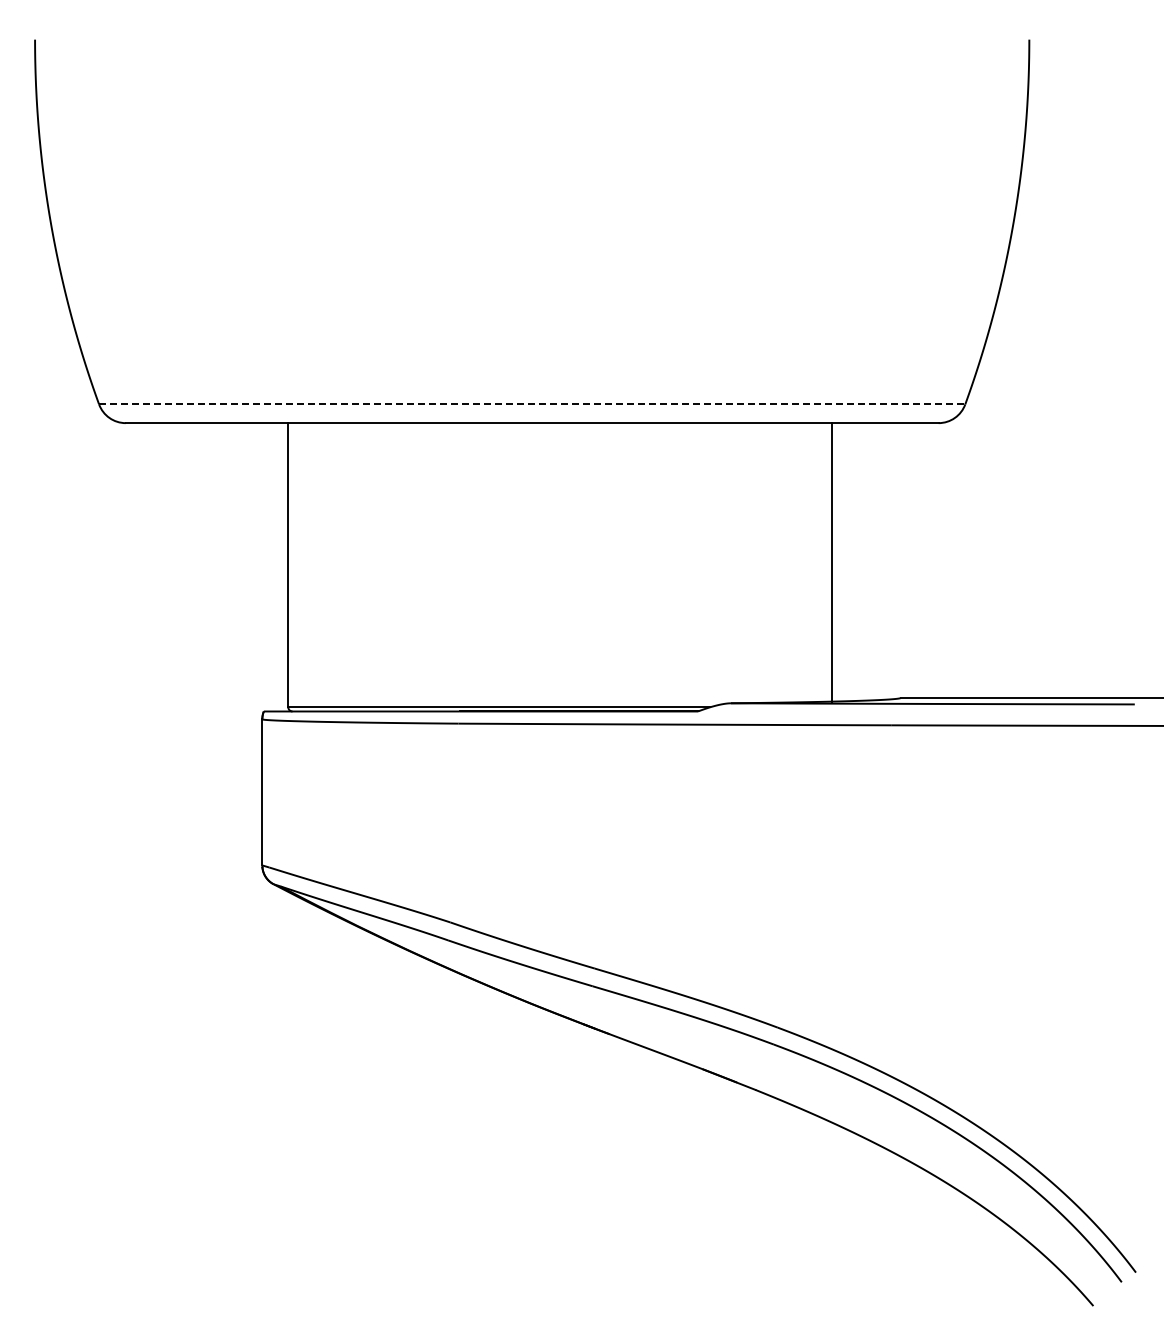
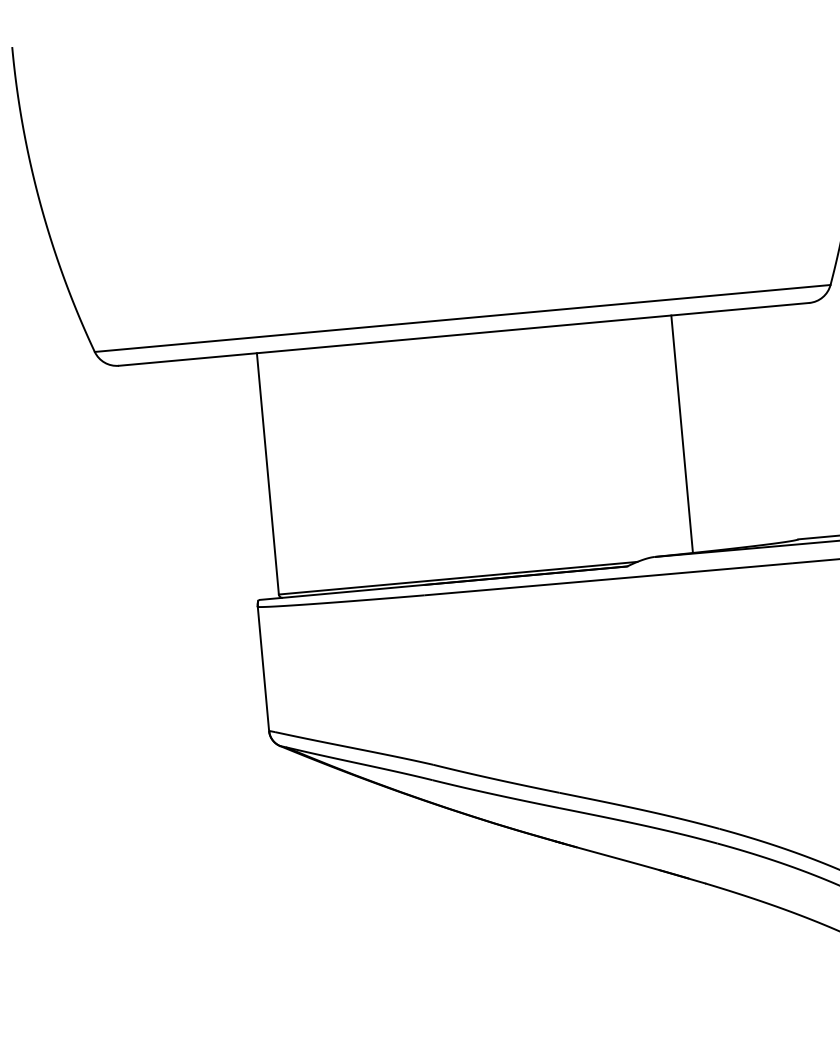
line: (532, 404) -> (462, 318), dashed -> solid
line: (832, 562) -> (682, 433), moved

